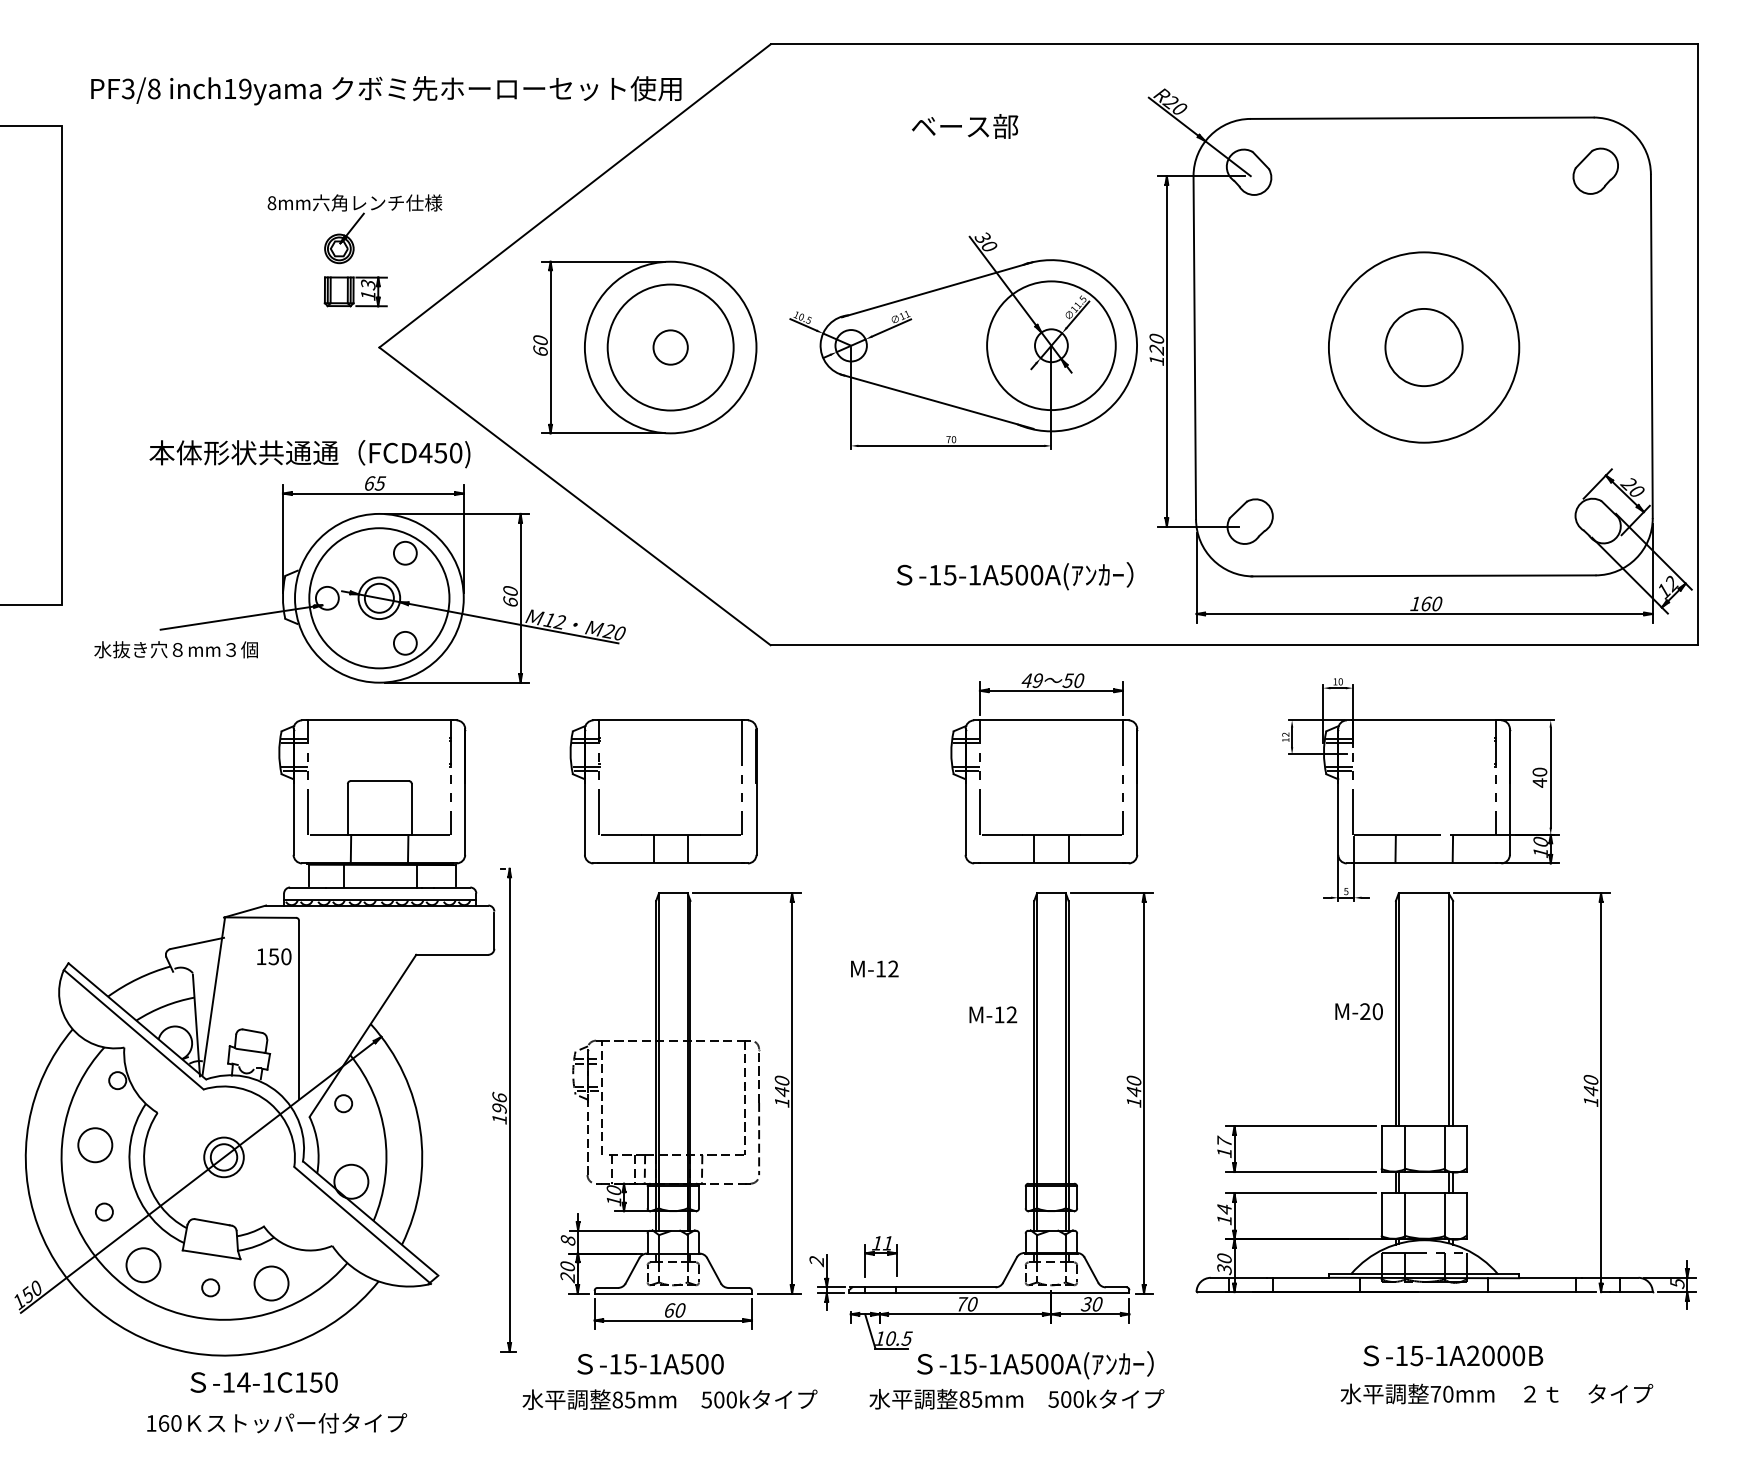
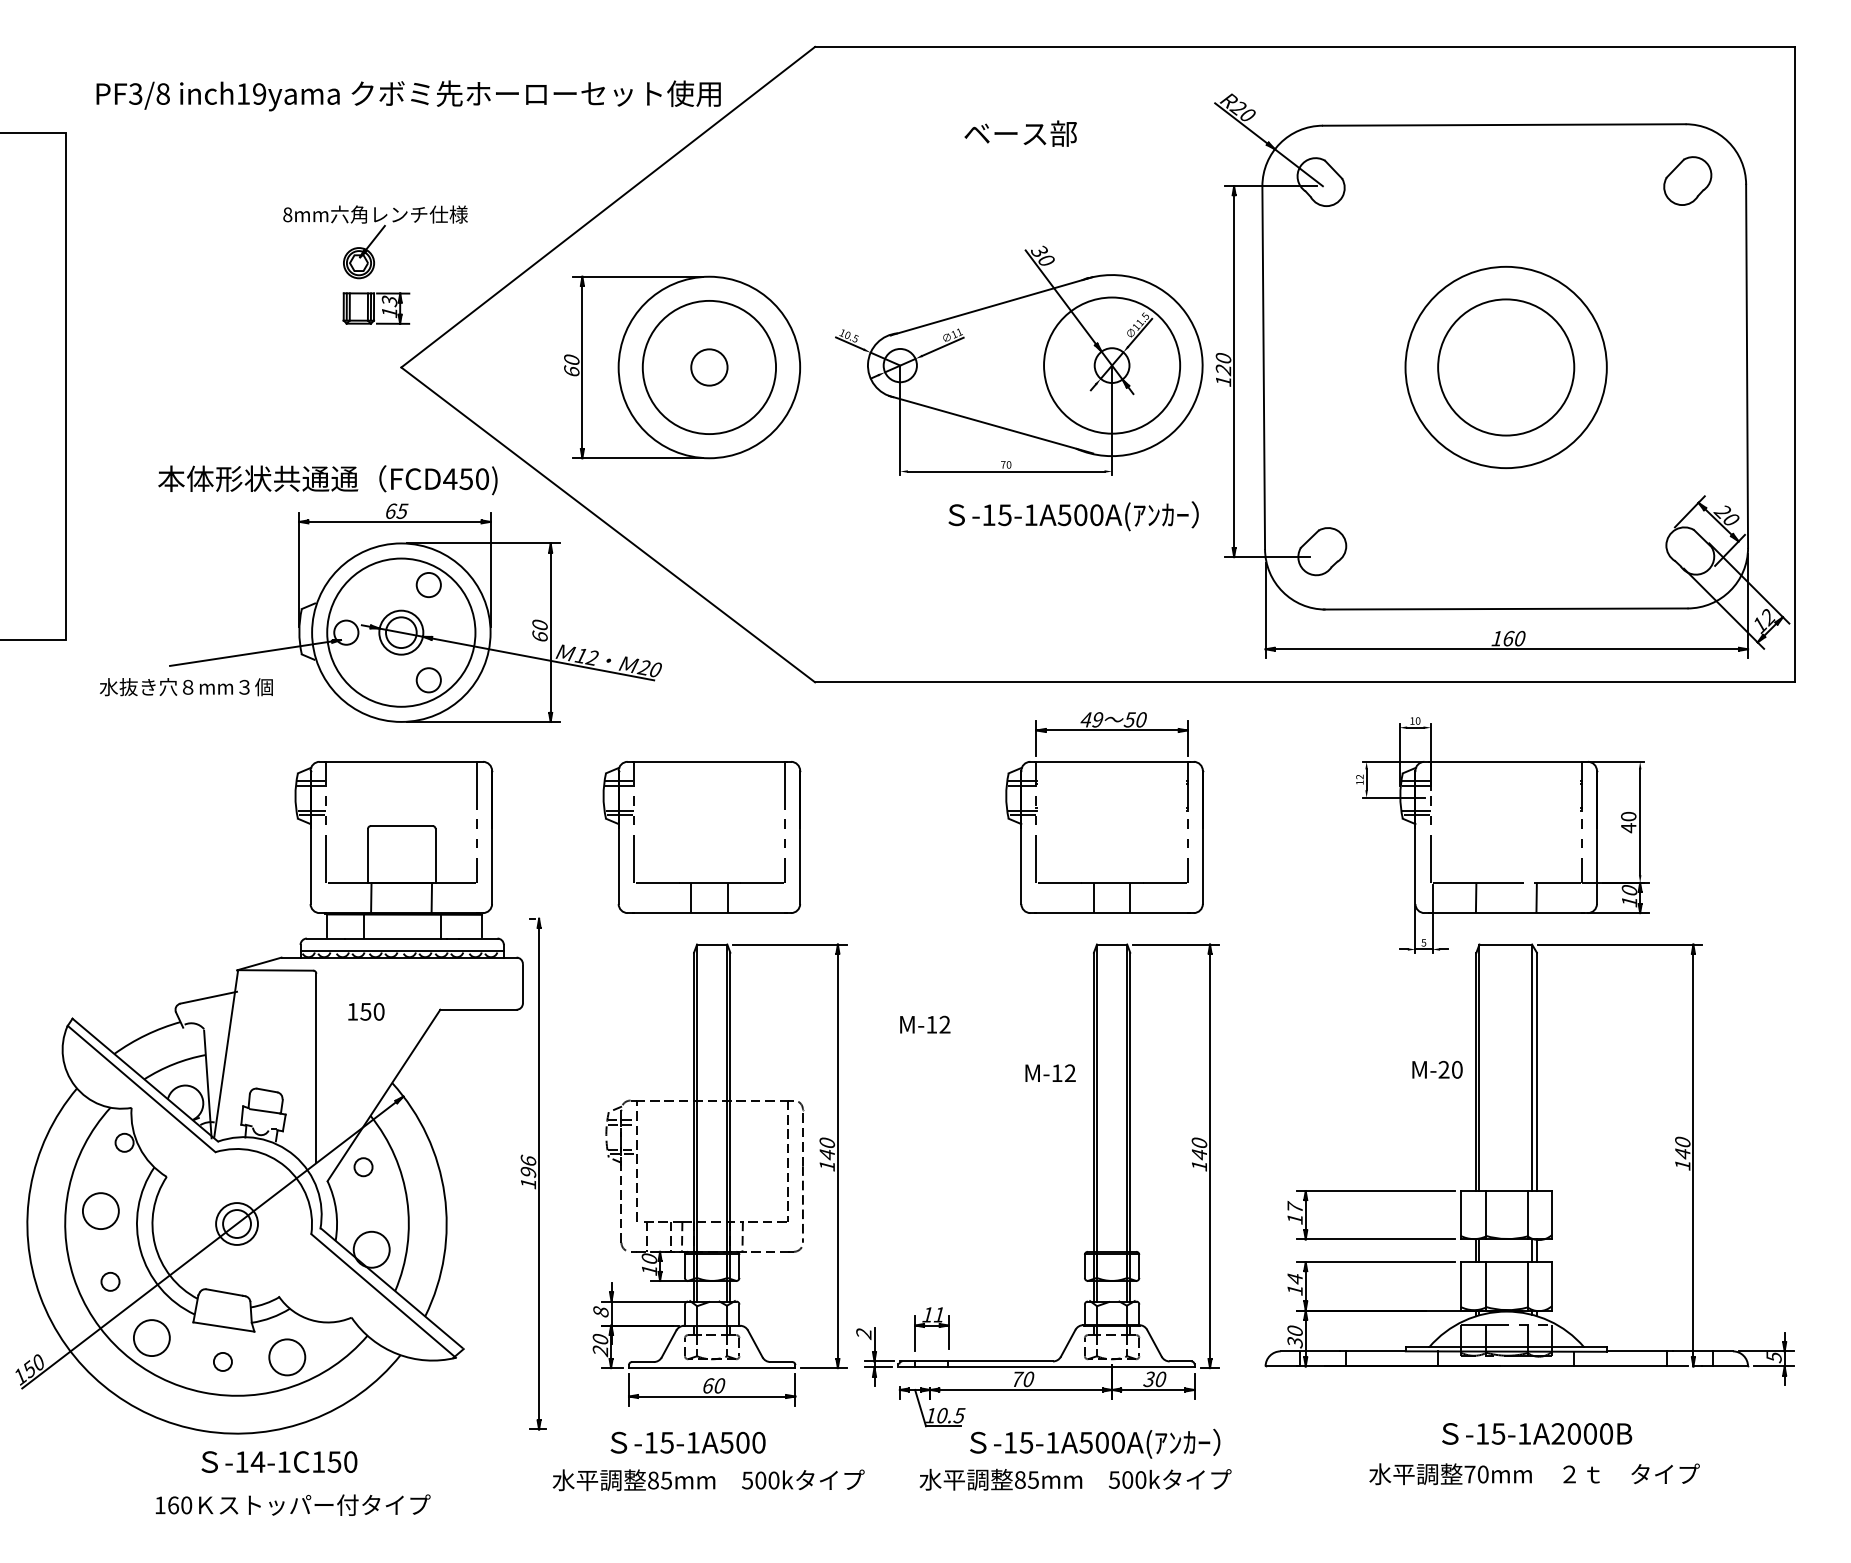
circle: (1423, 347) -> (1505, 367), size x1.67
text: (1014, 576) -> (1073, 516), moved
text: (274, 956) -> (366, 1011), moved
text: (1496, 1393) -> (1534, 1473), moved

